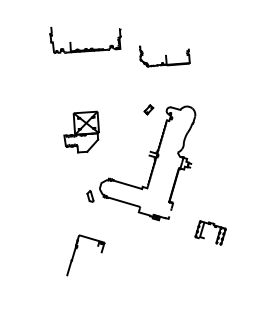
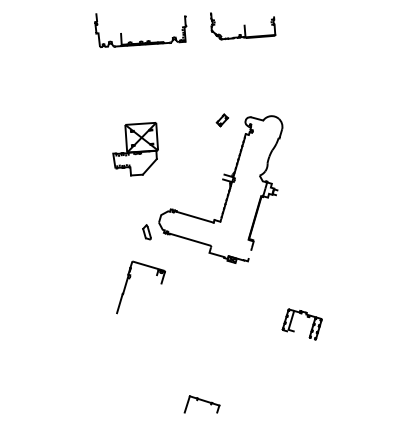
part: (165, 56) -> (243, 26), moved
part: (213, 227) -> (306, 317), moved
part: (77, 248) -> (130, 278), moved

